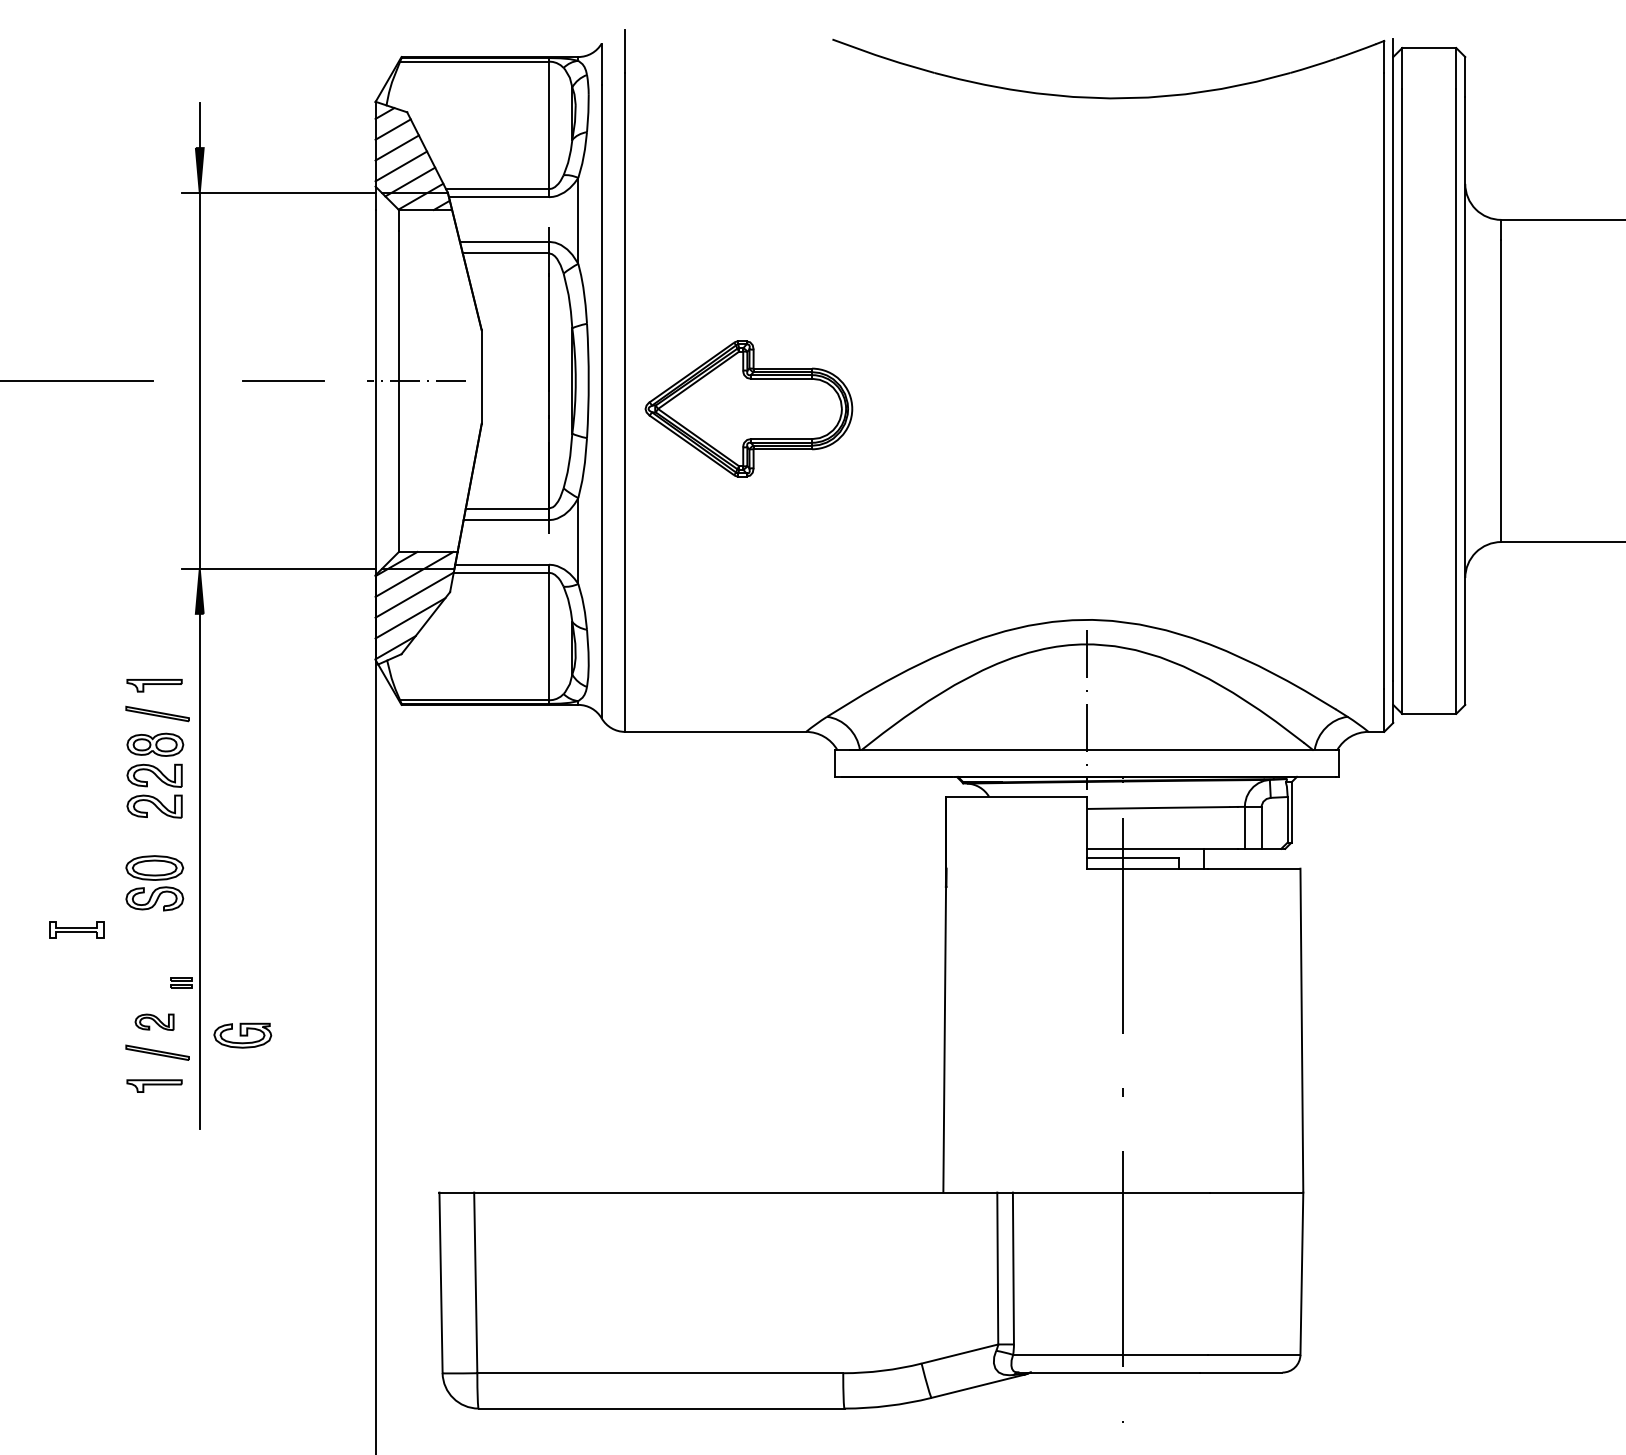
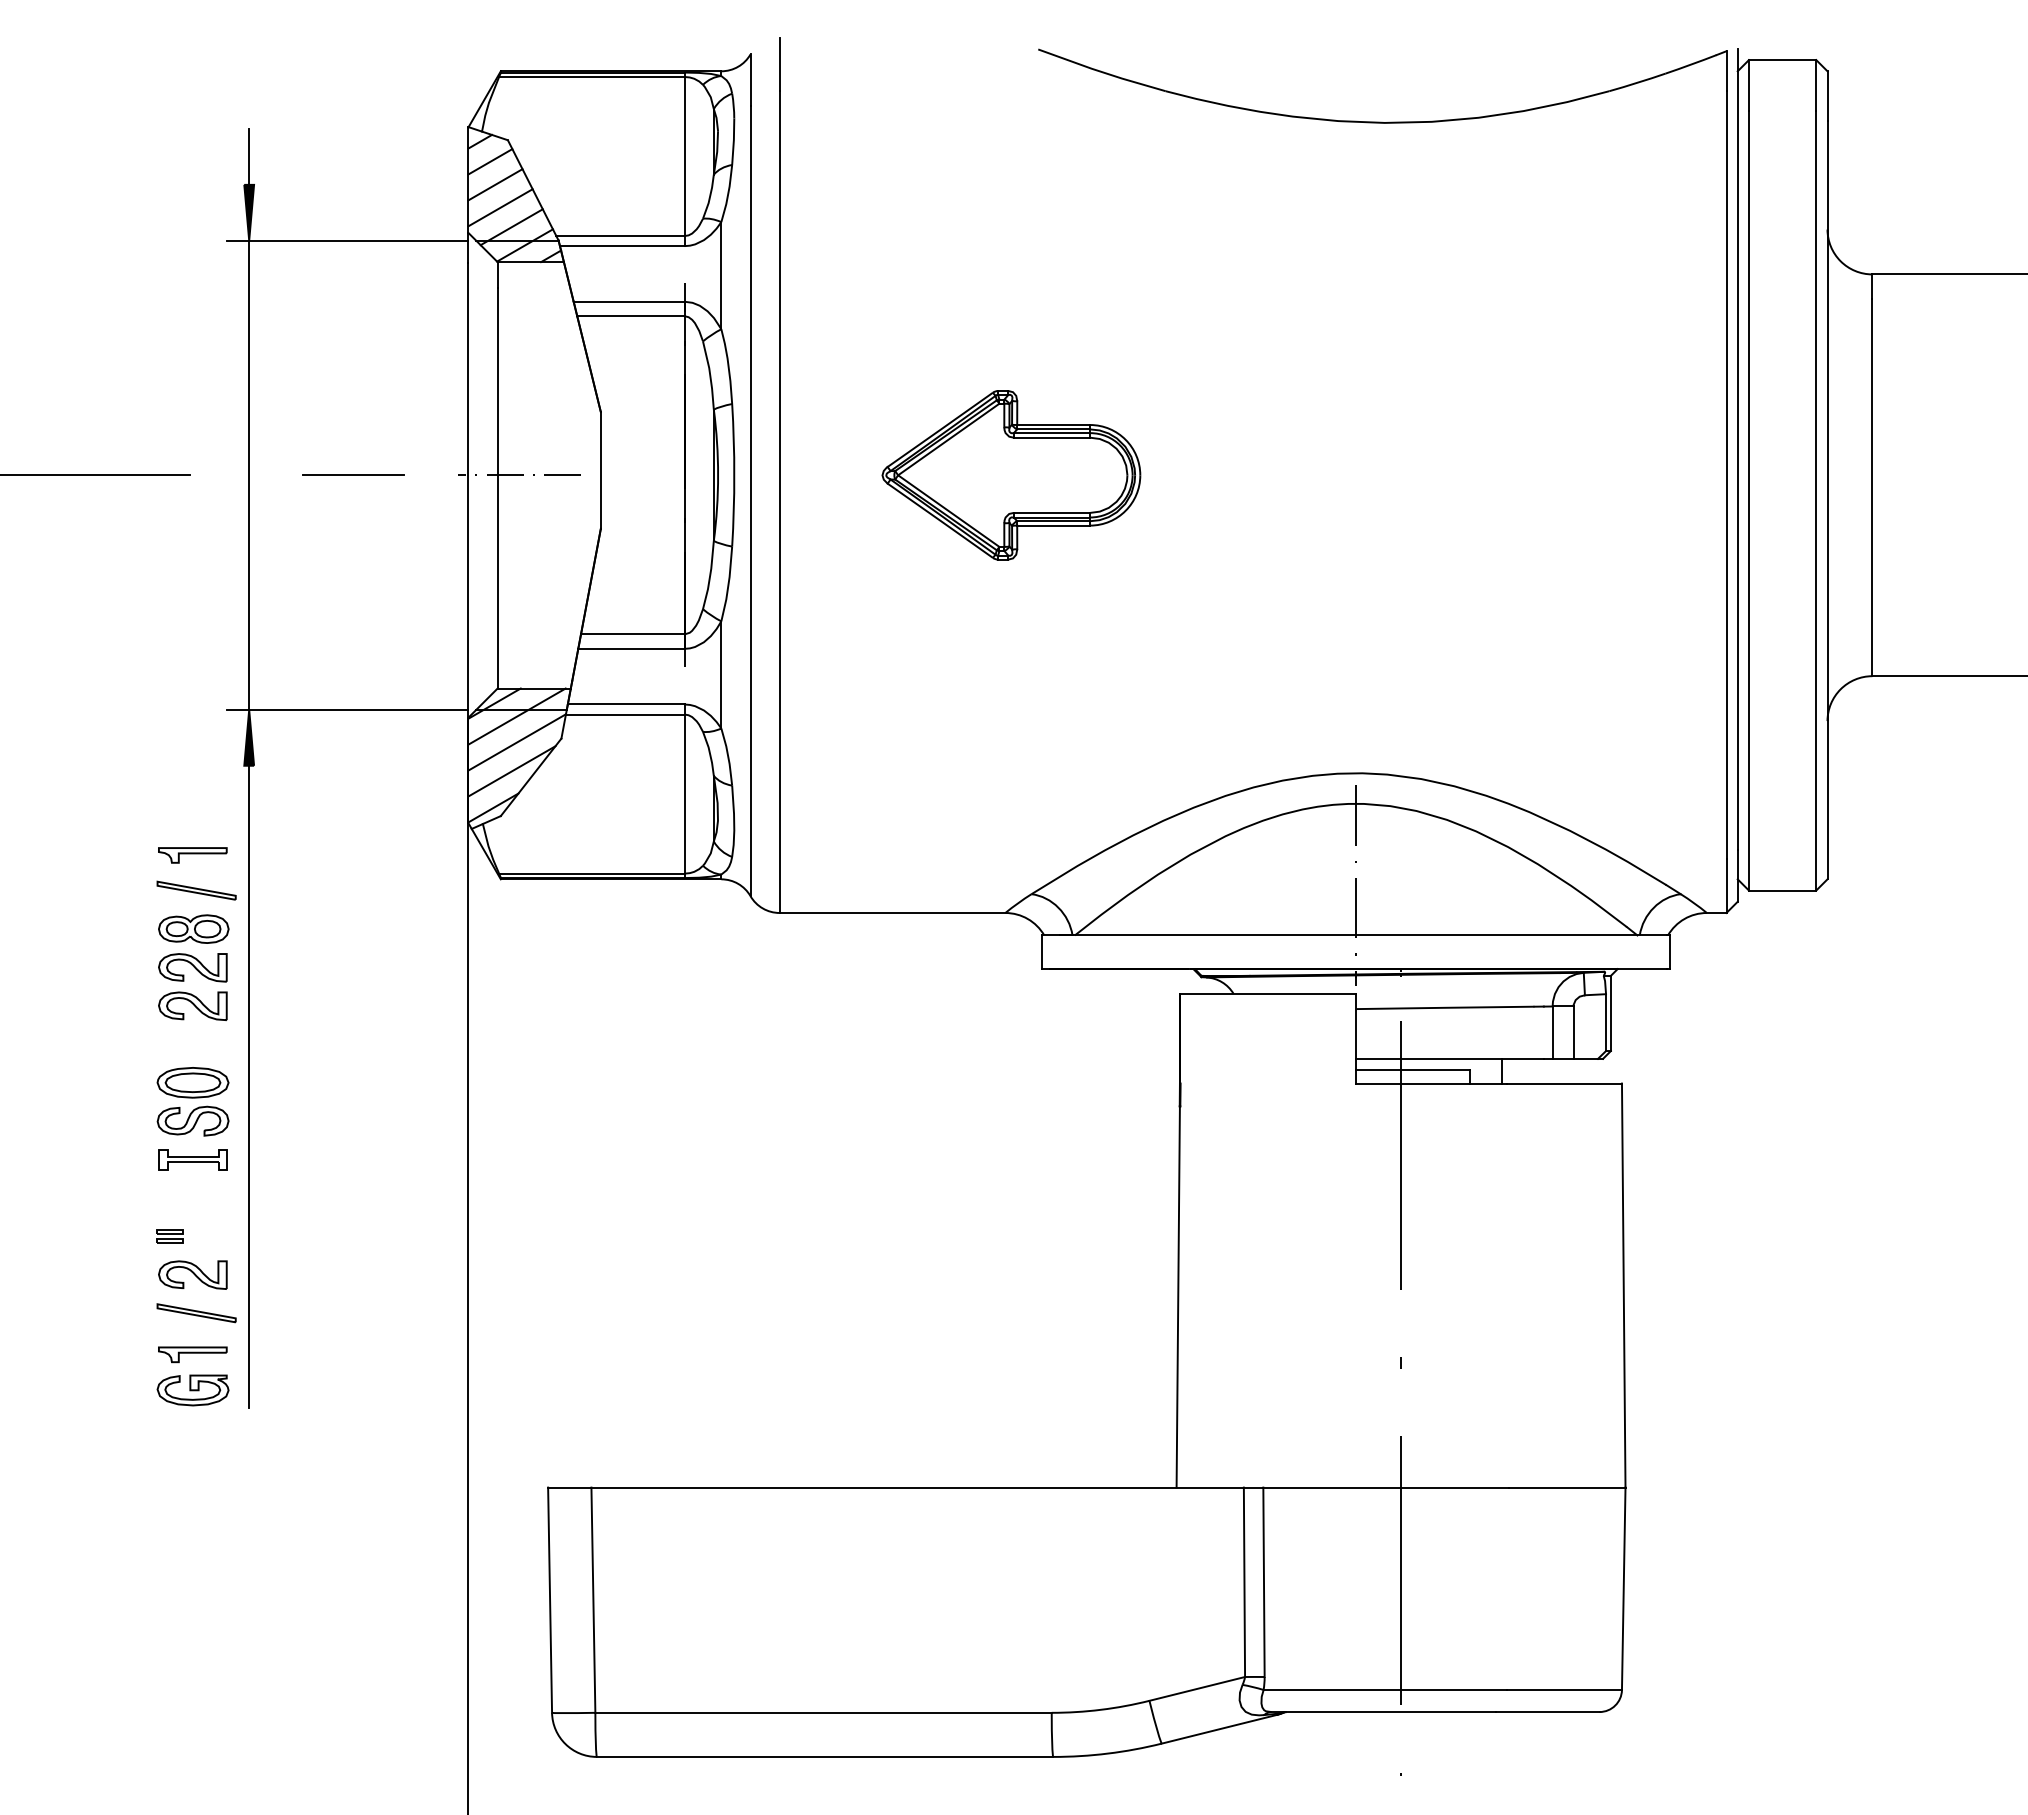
part: (748, 408) -> (1010, 474), moved
part: (76, 929) -> (192, 1159), moved
part: (181, 982) -> (170, 1235), moved
part: (154, 1022) -> (192, 1275), size x1.43
part: (242, 1035) -> (192, 1390), moved

